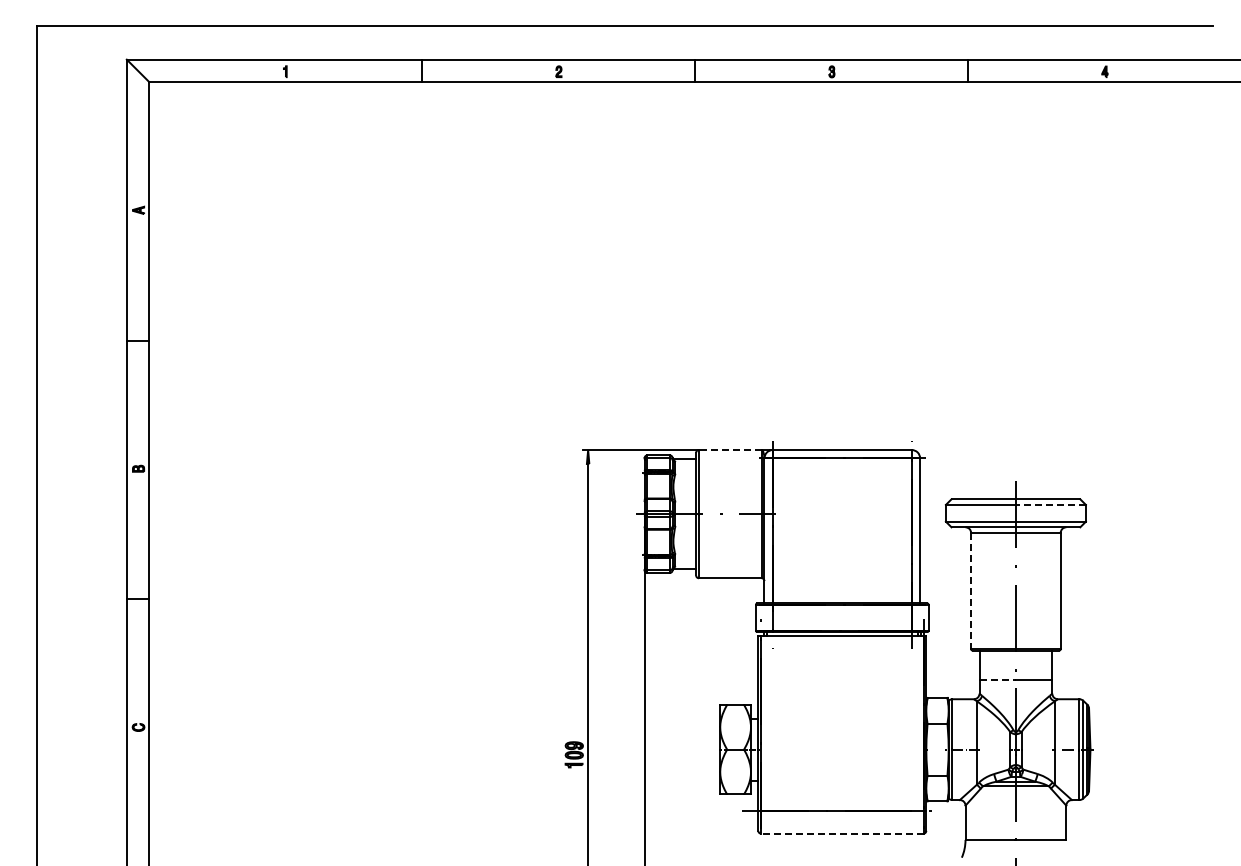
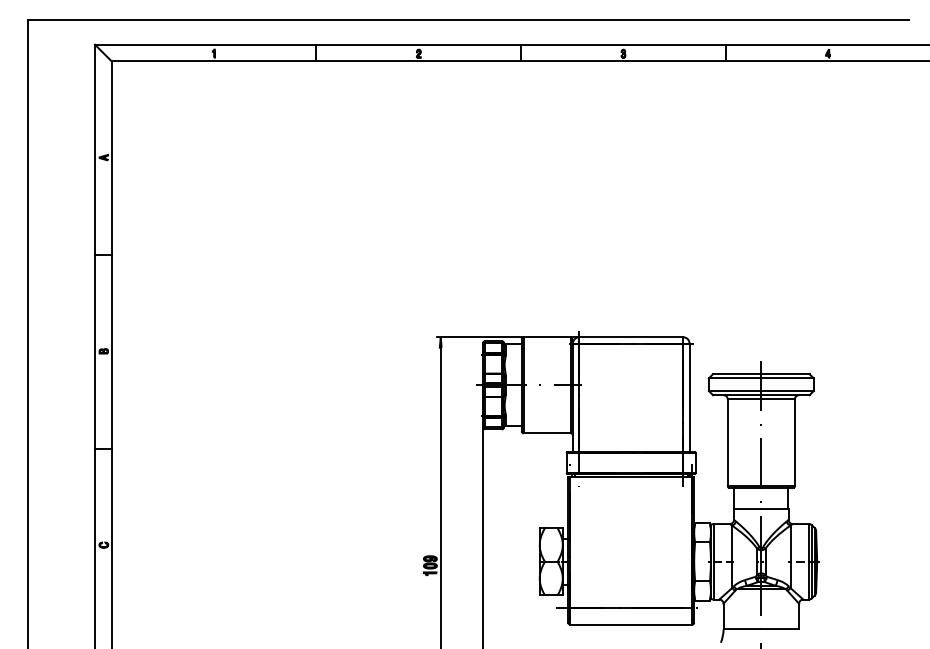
line: (729, 450) -> (546, 337), dashed -> solid
line: (1050, 504) -> (787, 378), dashed -> solid
line: (971, 591) -> (728, 443), dashed -> solid
line: (998, 679) -> (748, 509), dashed -> solid
line: (841, 833) -> (630, 624), dashed -> solid

